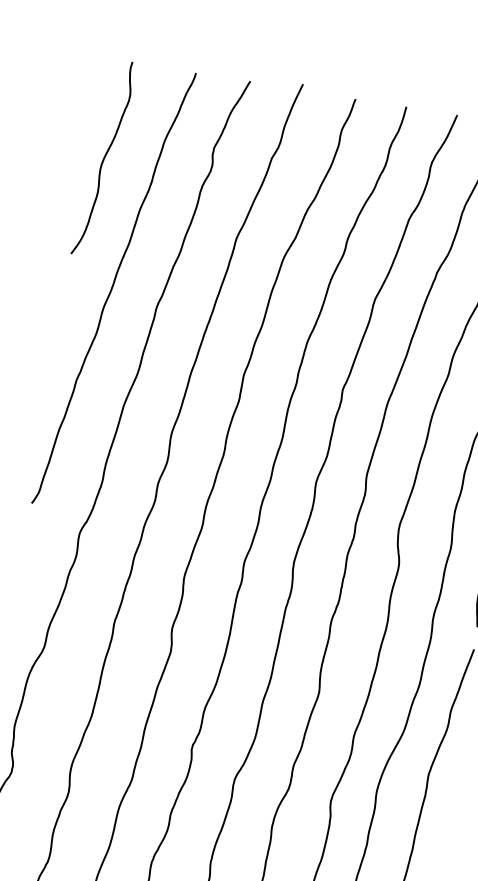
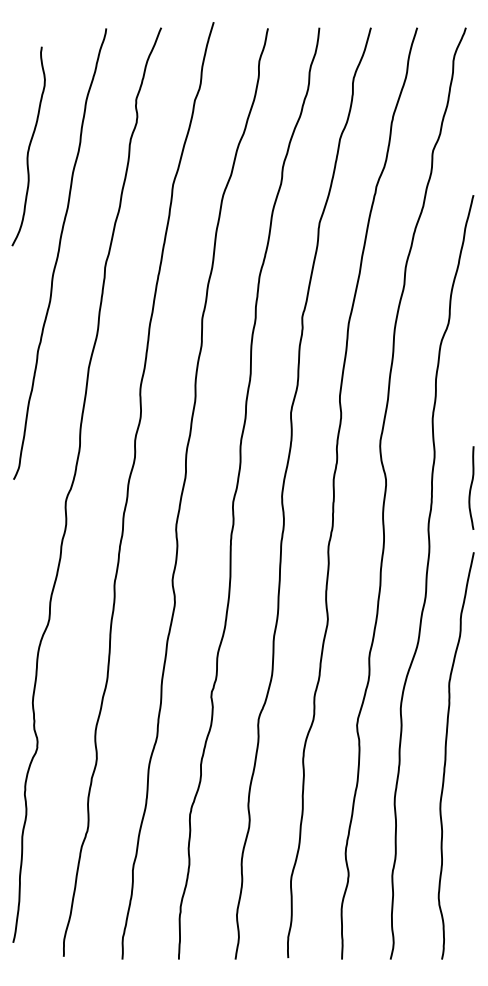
curve: (103, 158) -> (28, 146), moved

